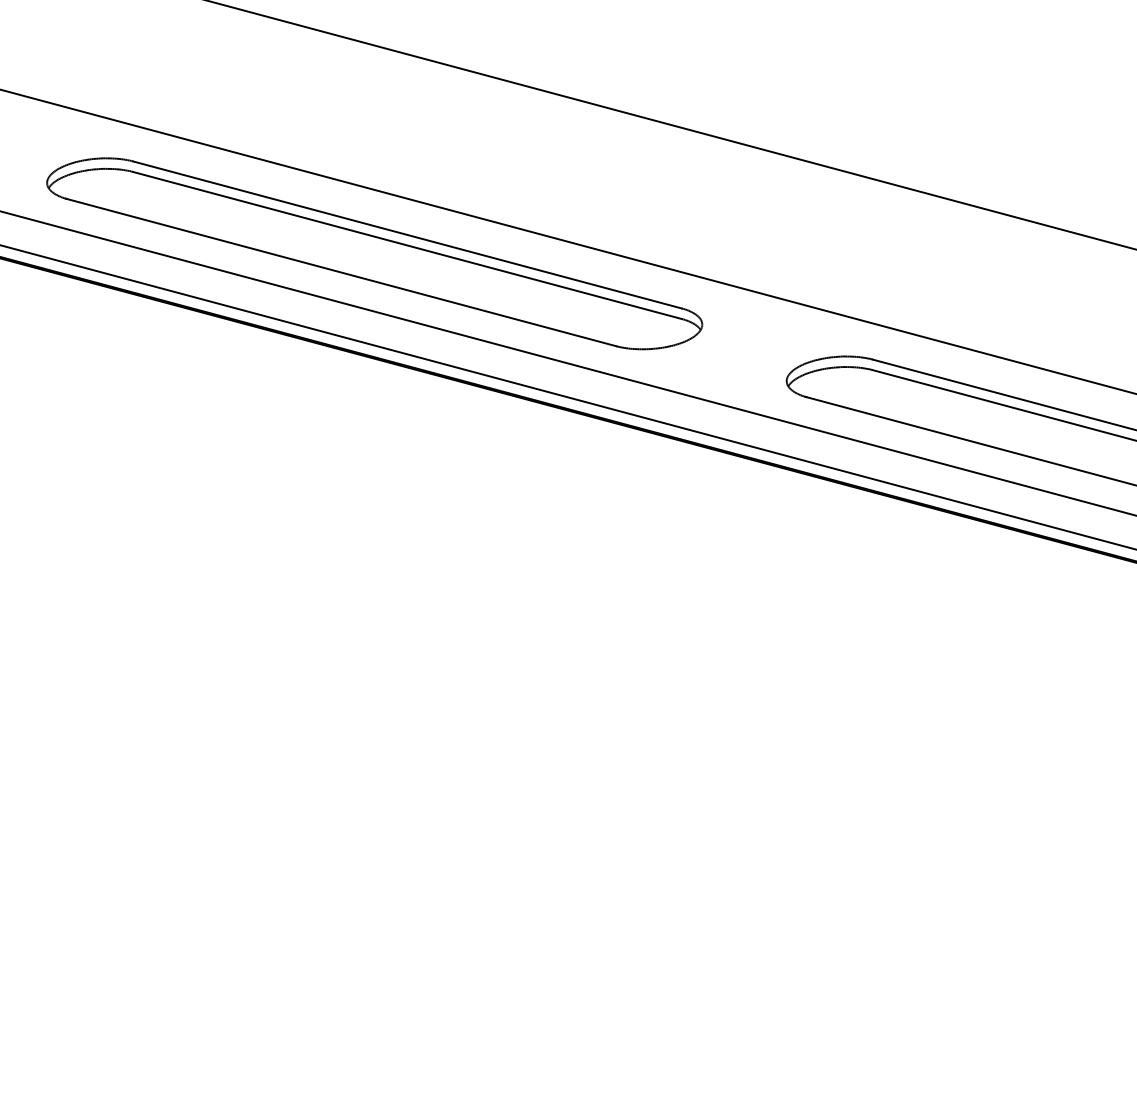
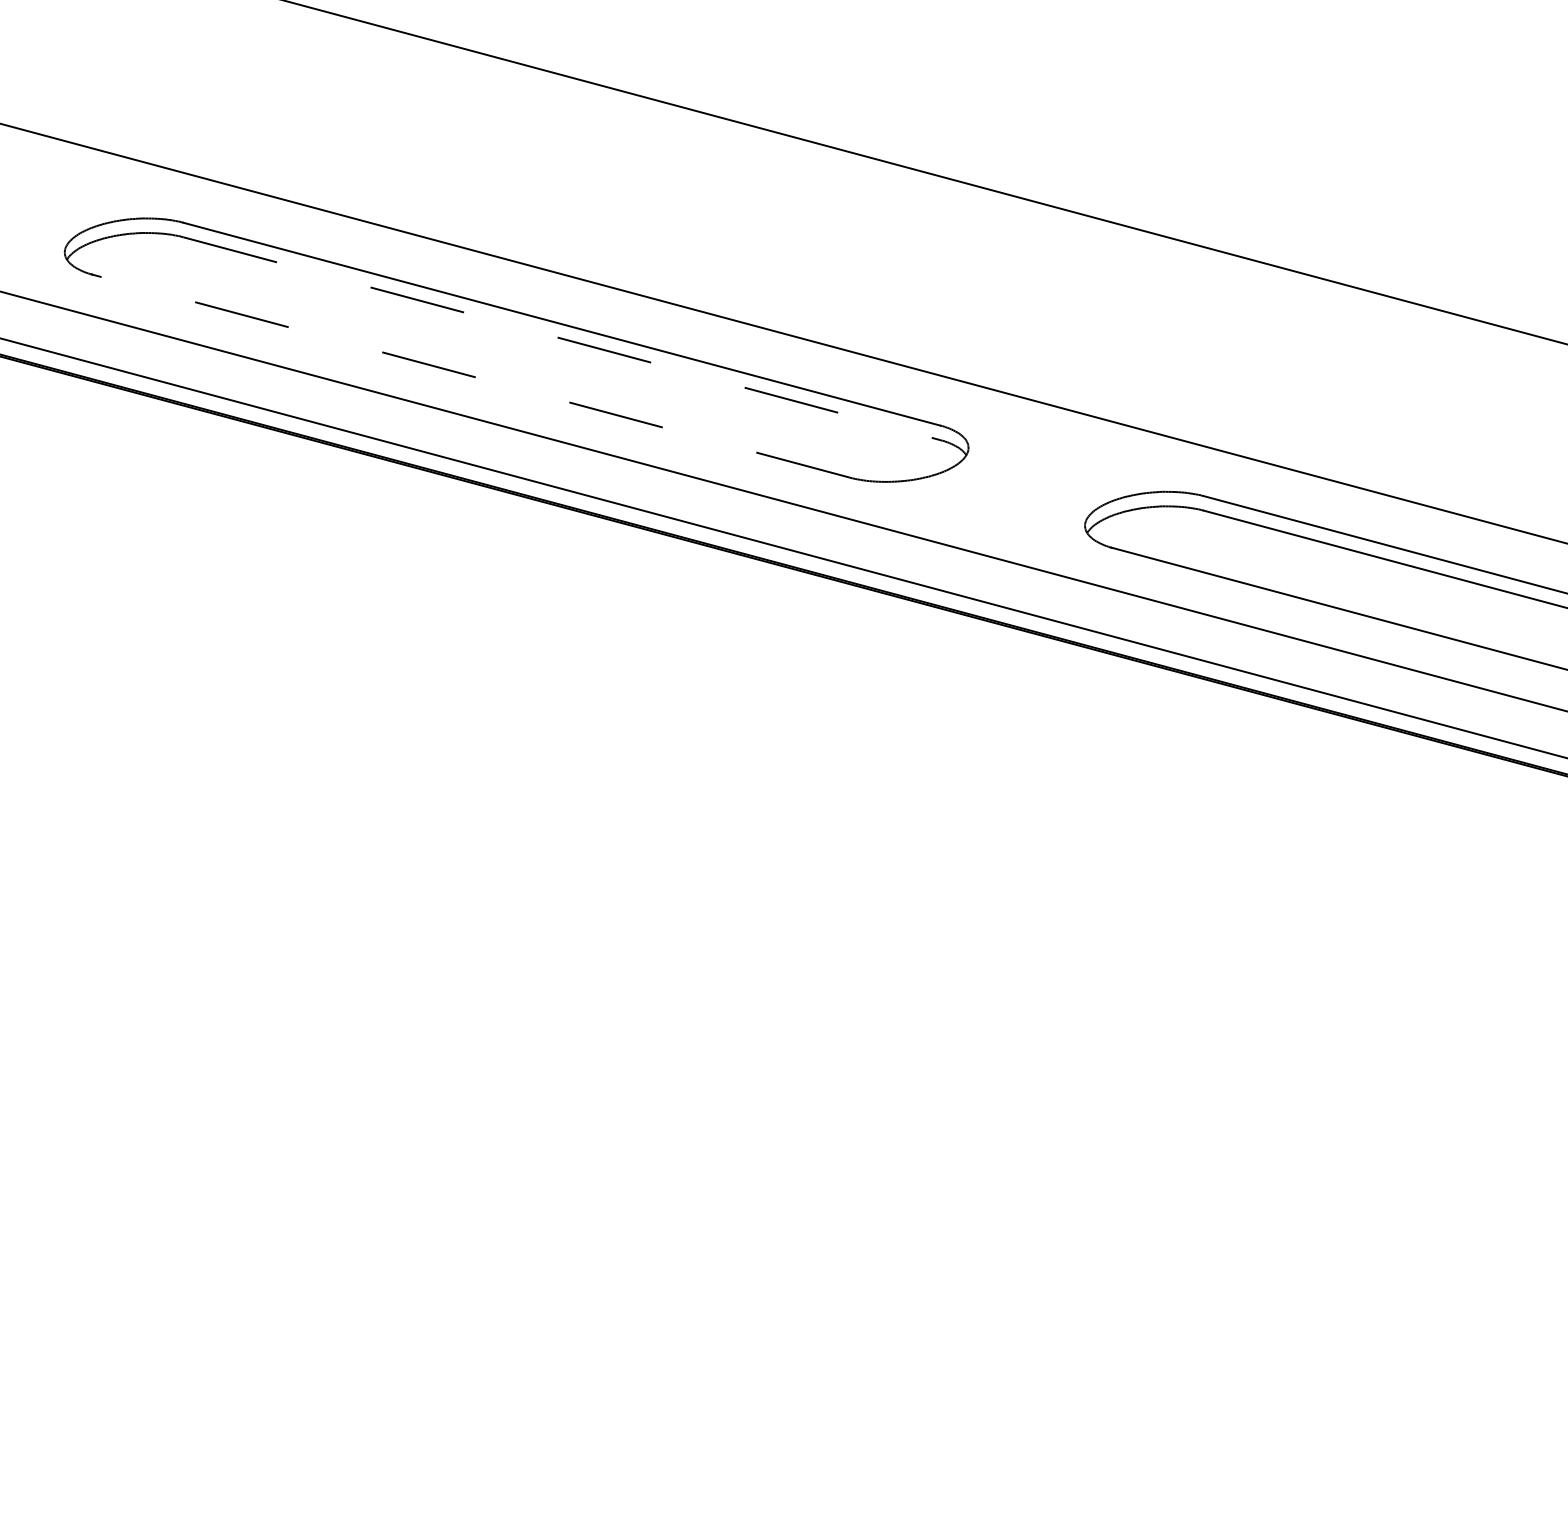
line: (407, 245) -> (561, 338), solid -> dashed
line: (341, 272) -> (470, 375), solid -> dashed

